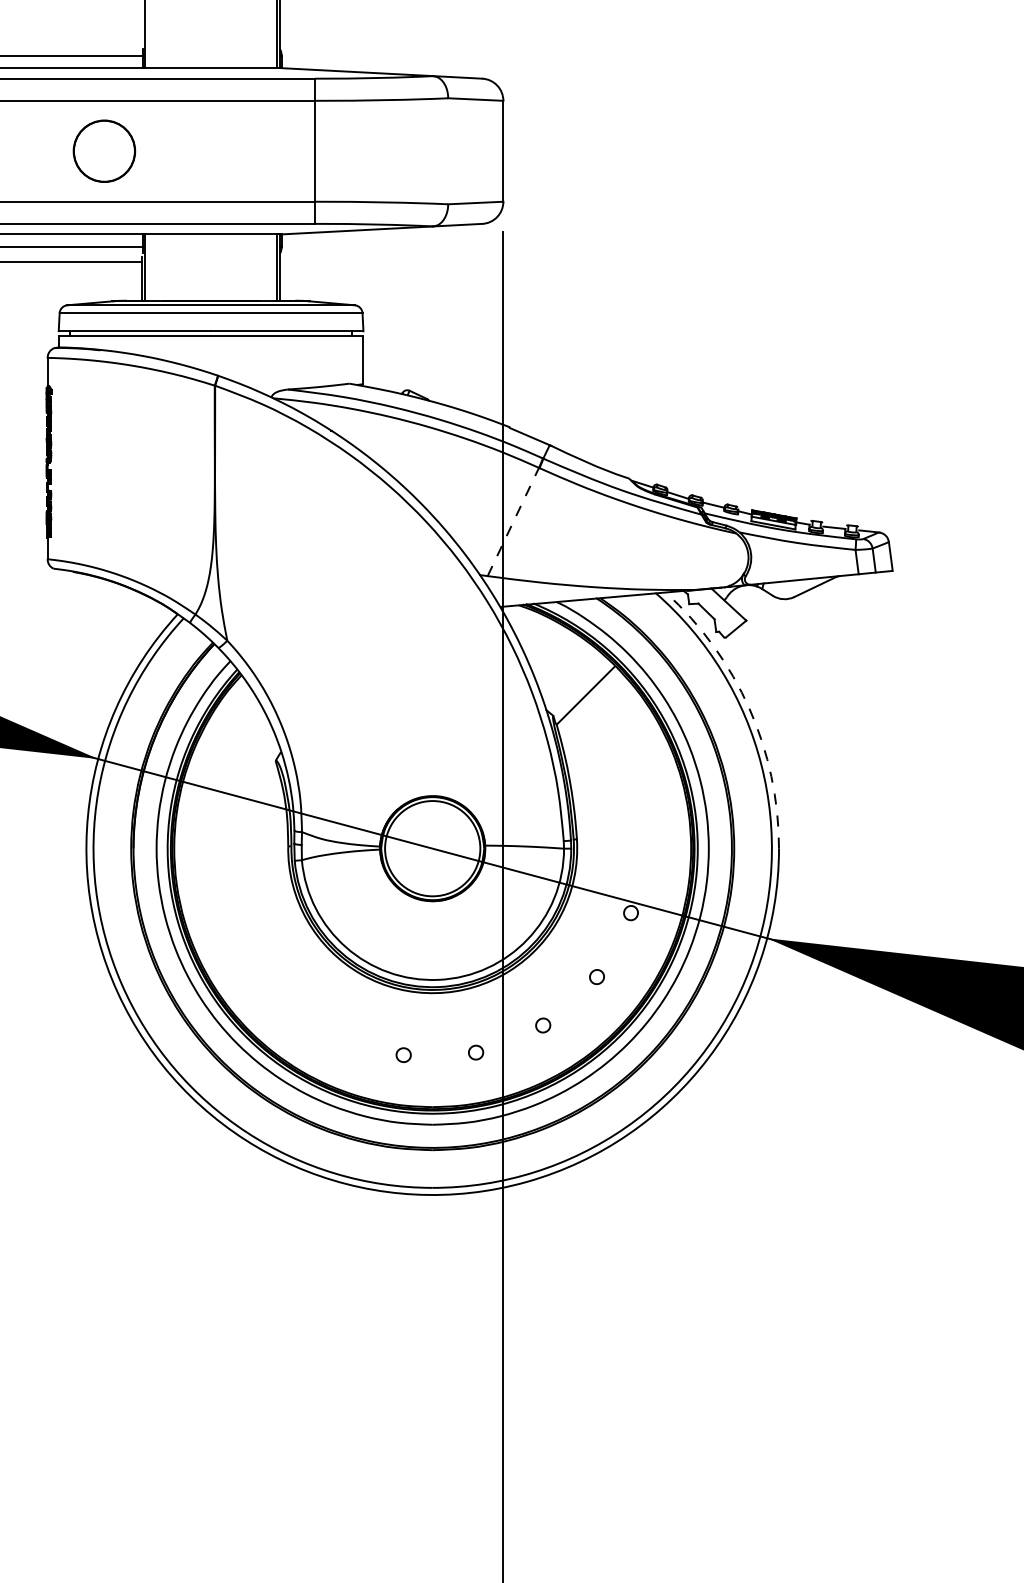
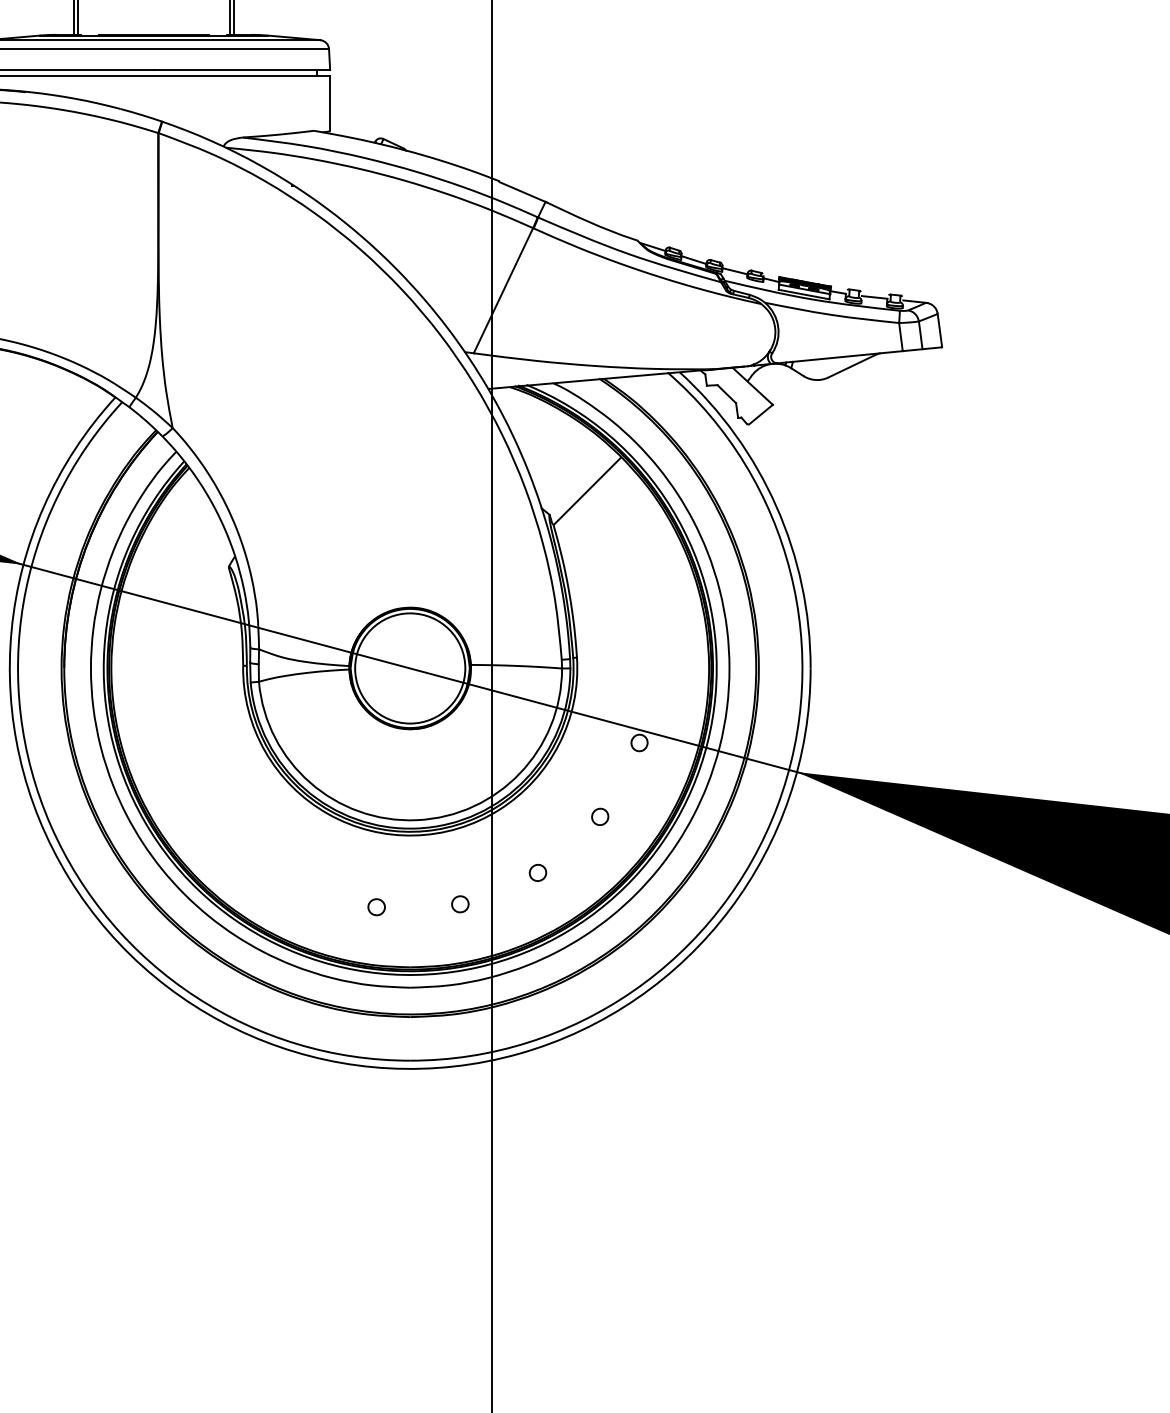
line: (513, 521) -> (503, 290), dashed -> solid
arc: (749, 708) -> (776, 506), dashed -> solid

